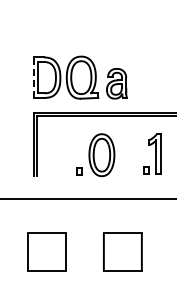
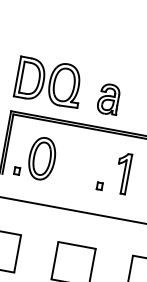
line: (33, 77) -> (17, 76), dashed -> solid
part: (116, 83) -> (108, 99), moved
part: (95, 155) -> (35, 157), moved
part: (146, 170) -> (99, 185), moved

